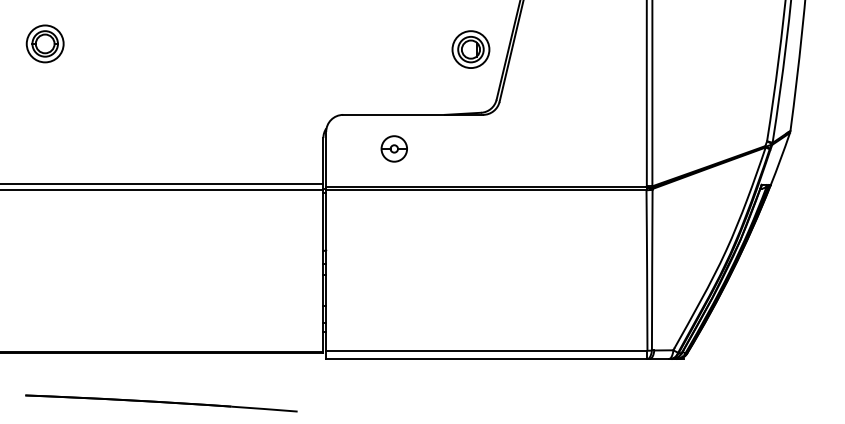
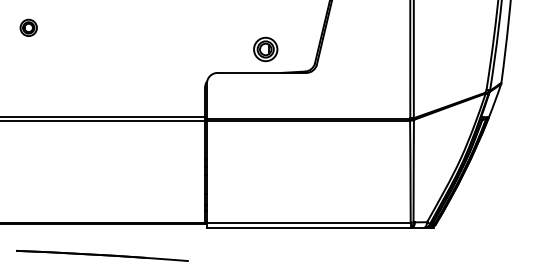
part: (44, 43) -> (28, 27), size x0.7
part: (470, 49) -> (265, 49), moved
part: (394, 148) -> (250, 94), removed

